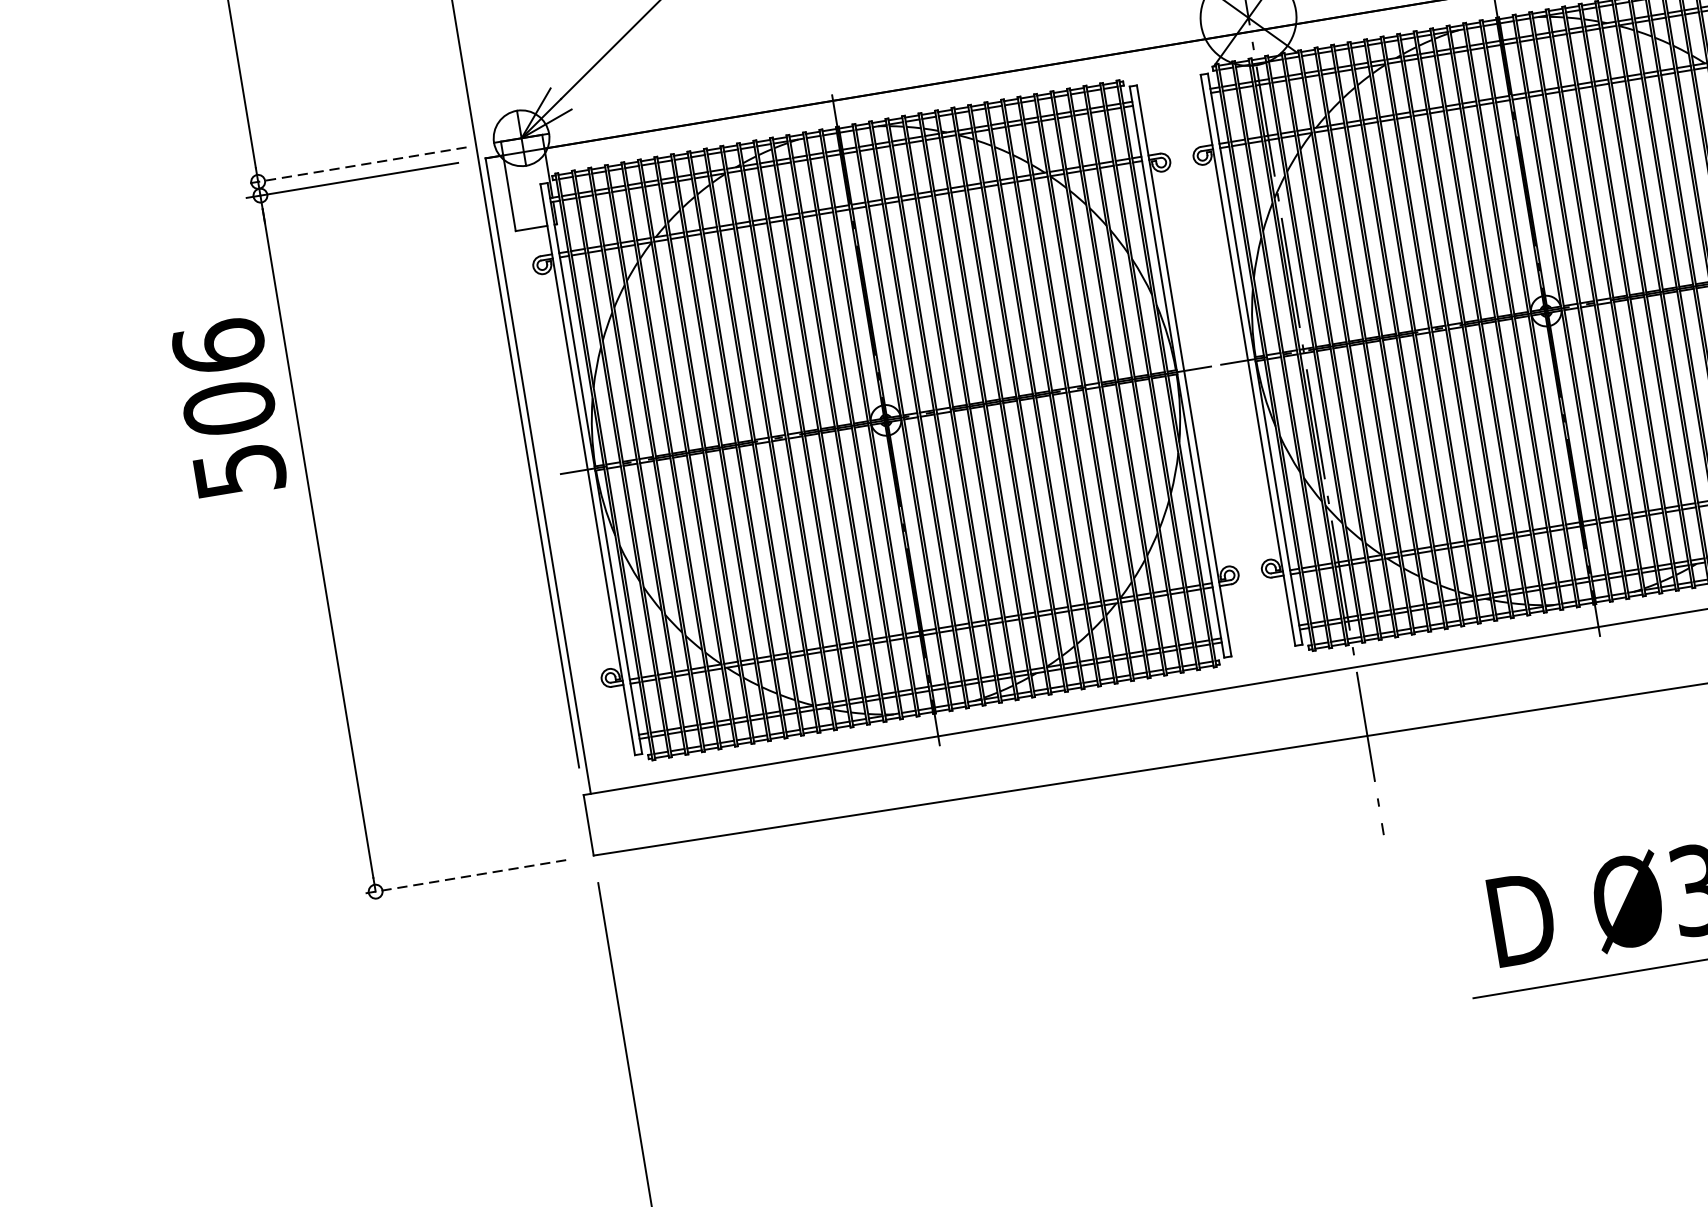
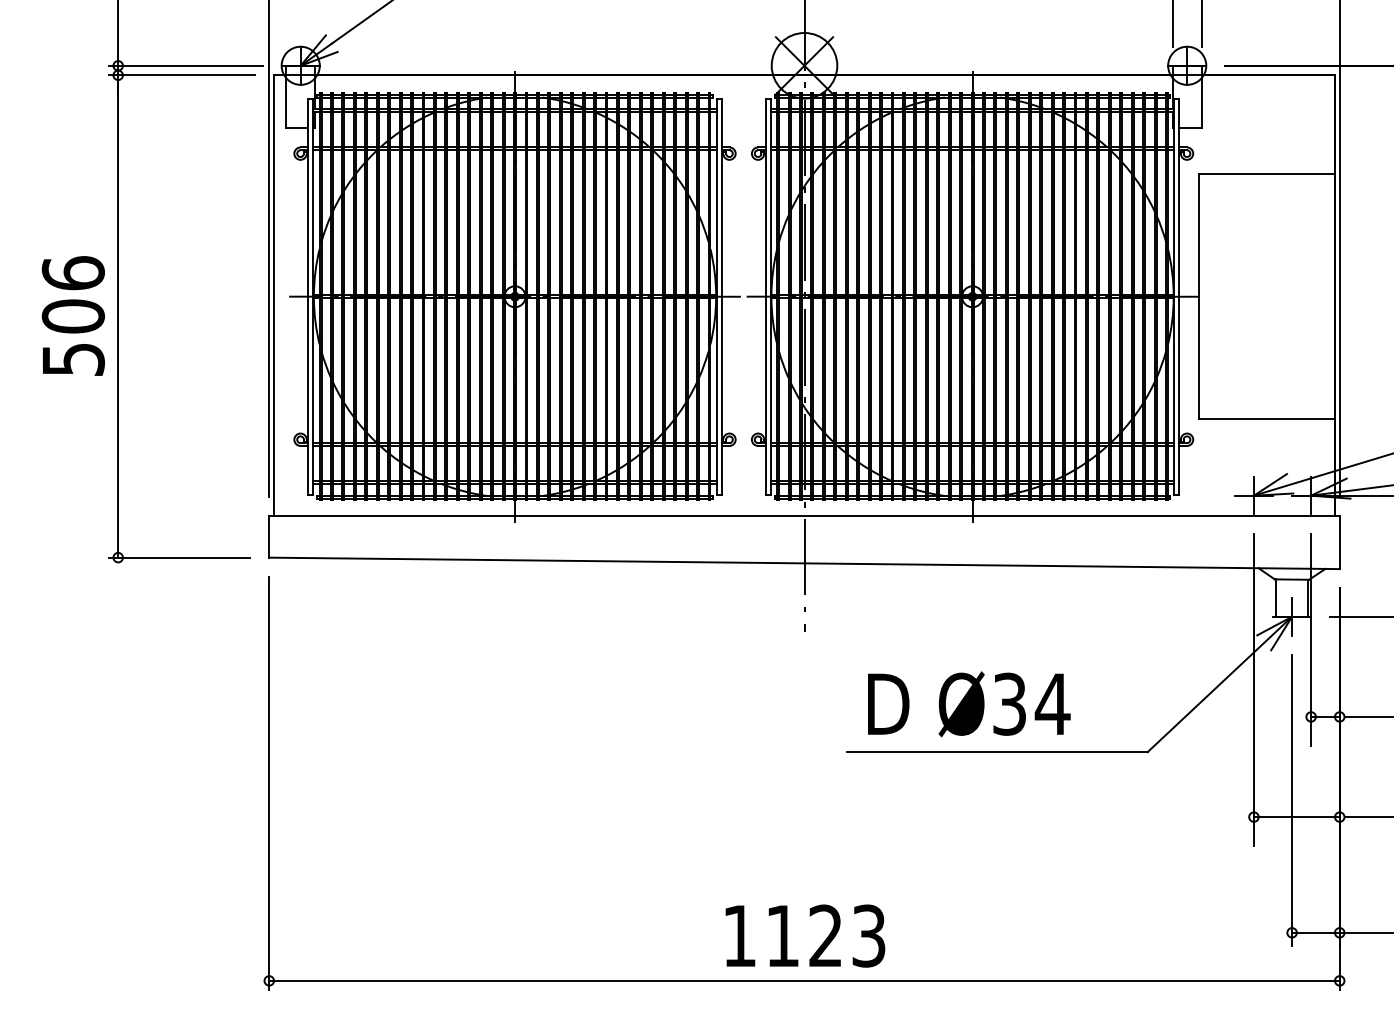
line: (355, 165) -> (185, 65), dashed -> solid
text: (227, 407) -> (72, 315), moved
line: (464, 876) -> (179, 557), dashed -> solid

